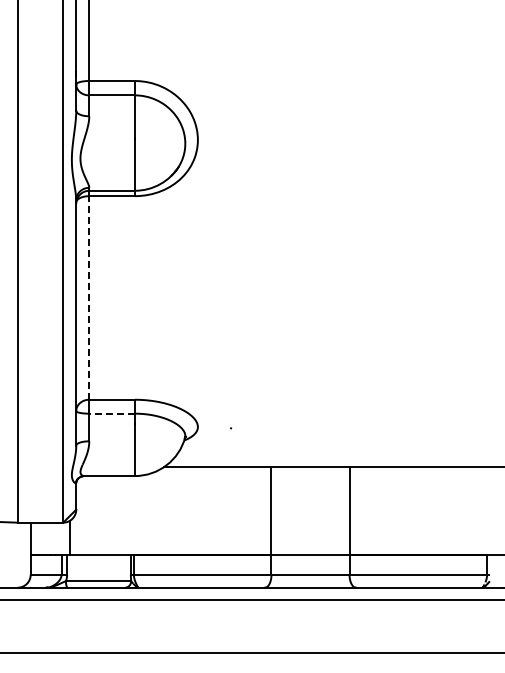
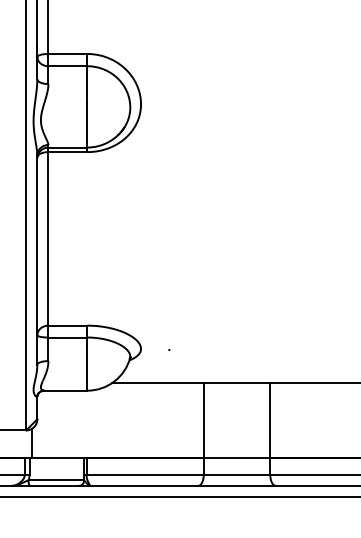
line: (89, 297) -> (48, 238), dashed -> solid
line: (112, 413) -> (68, 337), dashed -> solid

